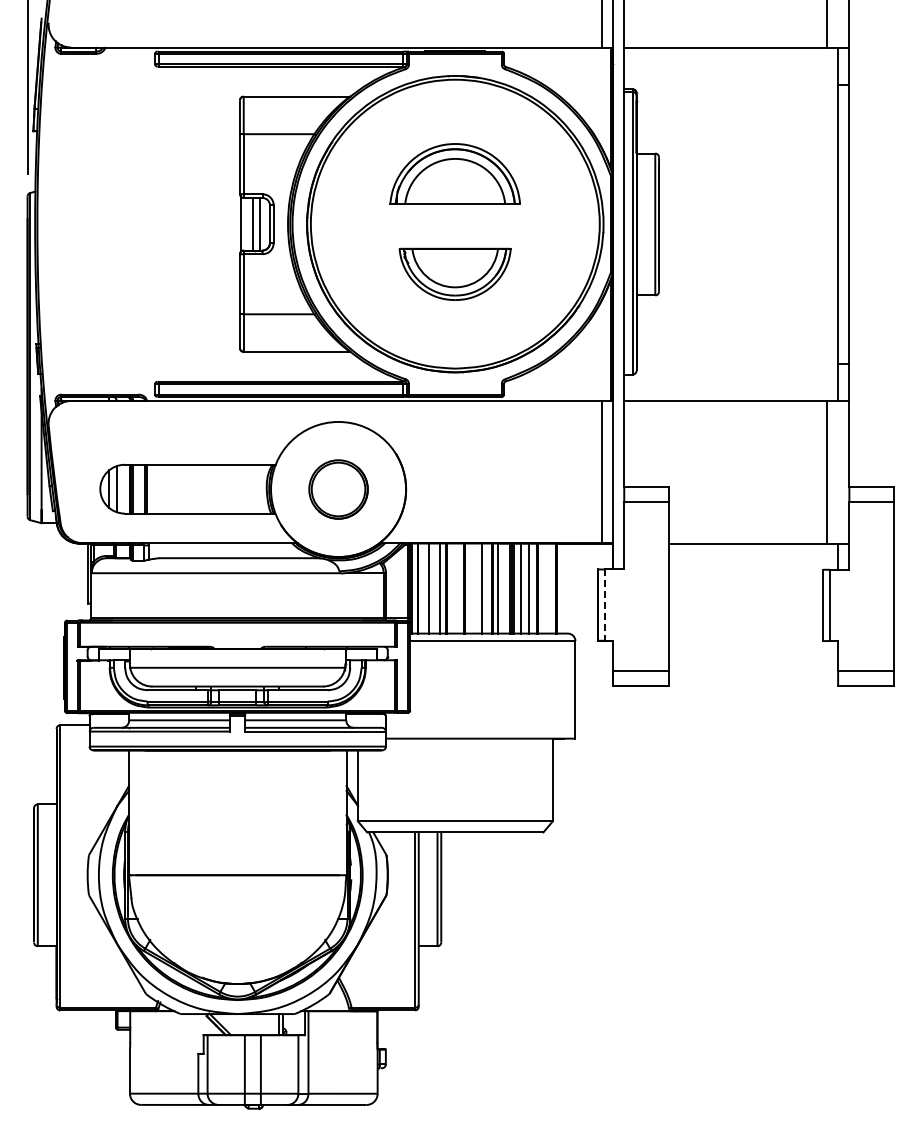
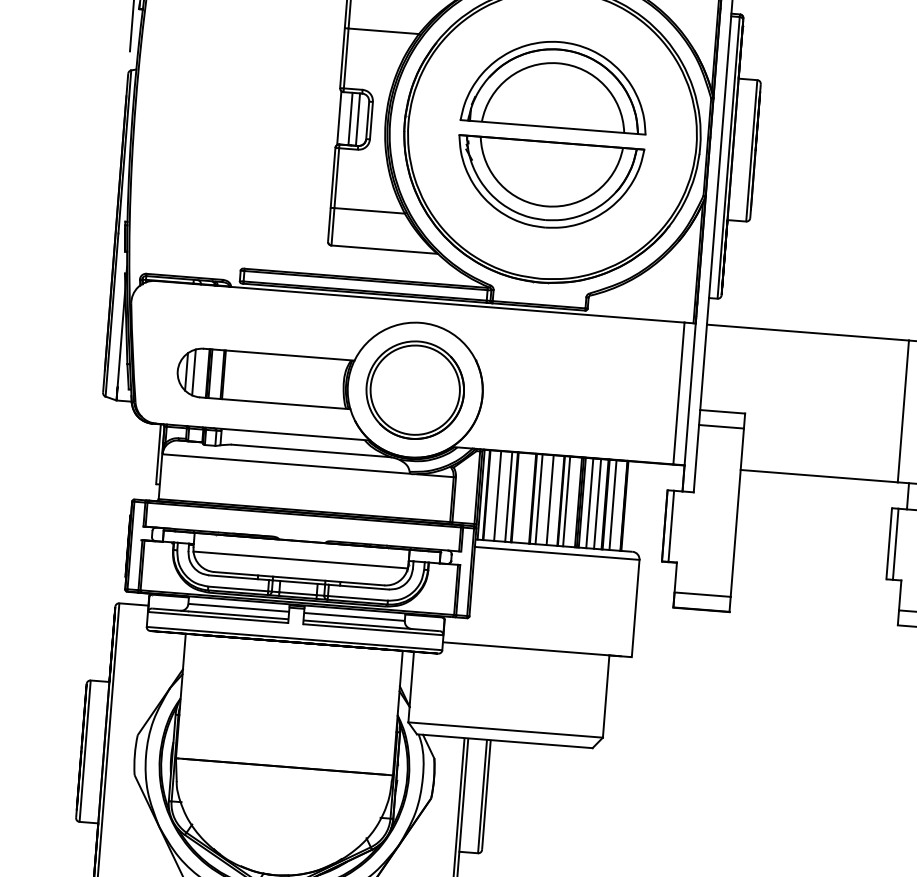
part: (454, 173) -> (555, 84), size x1.43
part: (454, 274) -> (547, 184), size x1.67
part: (338, 489) -> (415, 390), size x1.67
line: (470, 588) -> (539, 499), added
line: (544, 588) -> (612, 505), added
line: (604, 605) -> (671, 526), dashed -> solid

